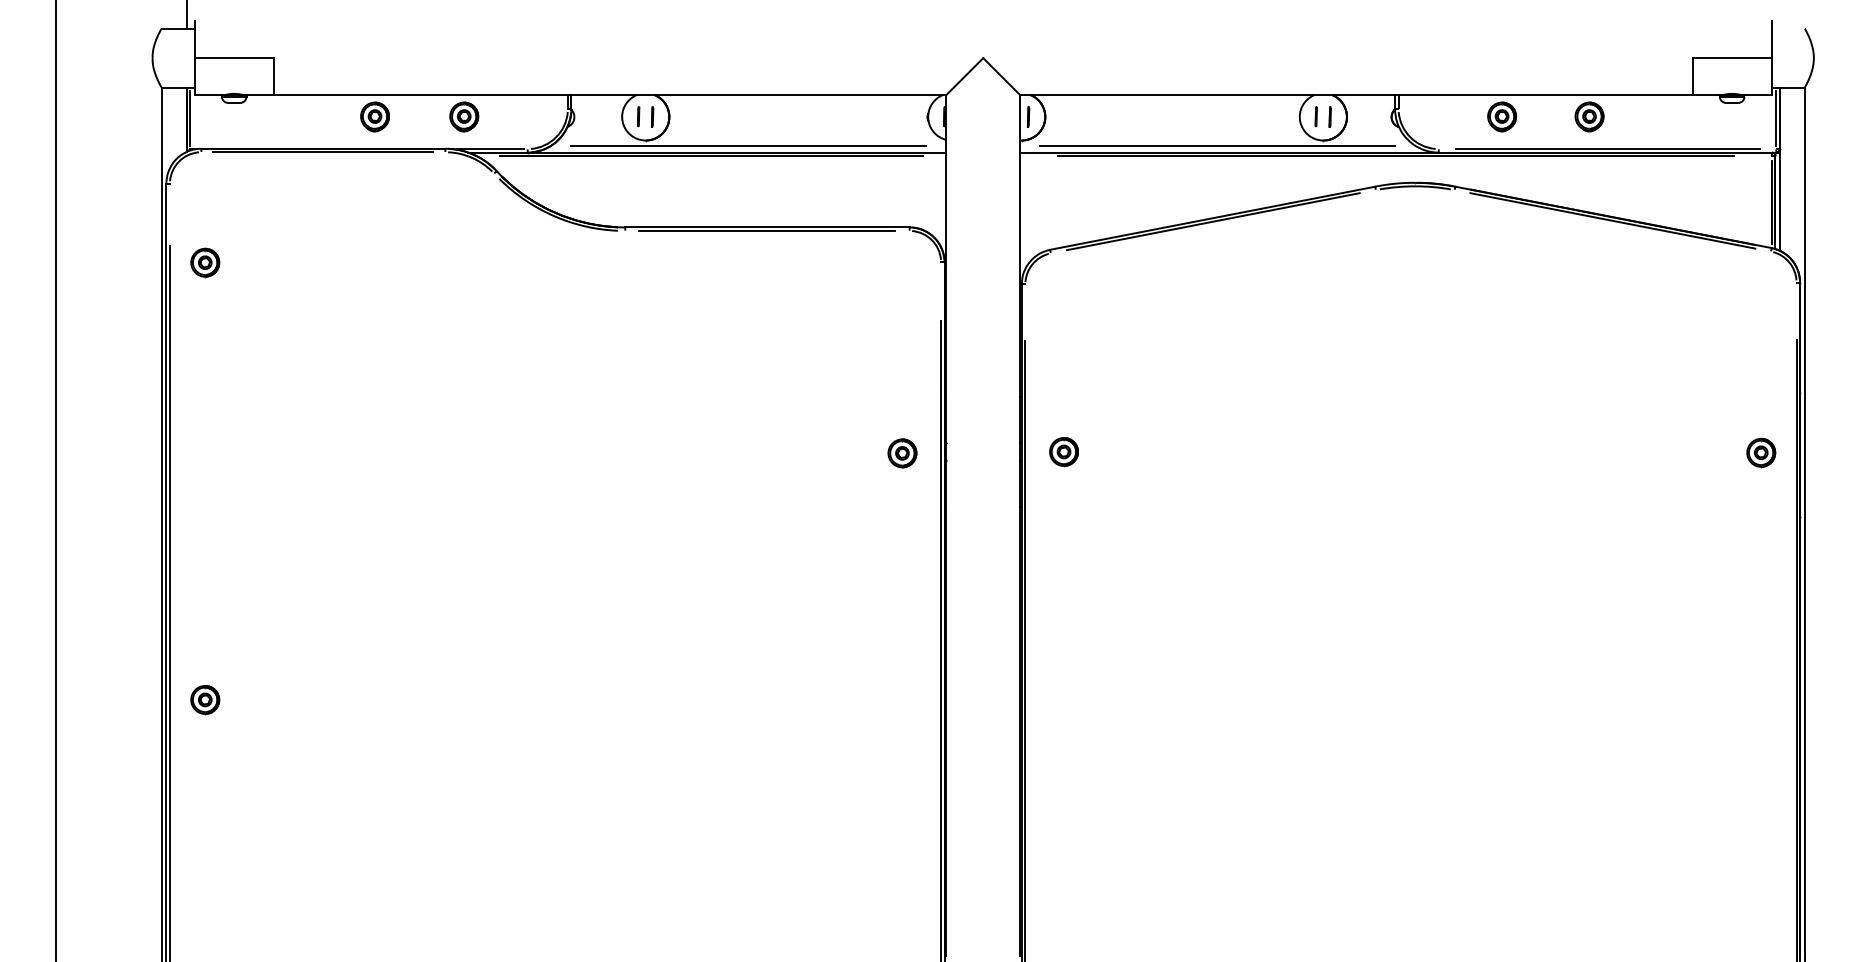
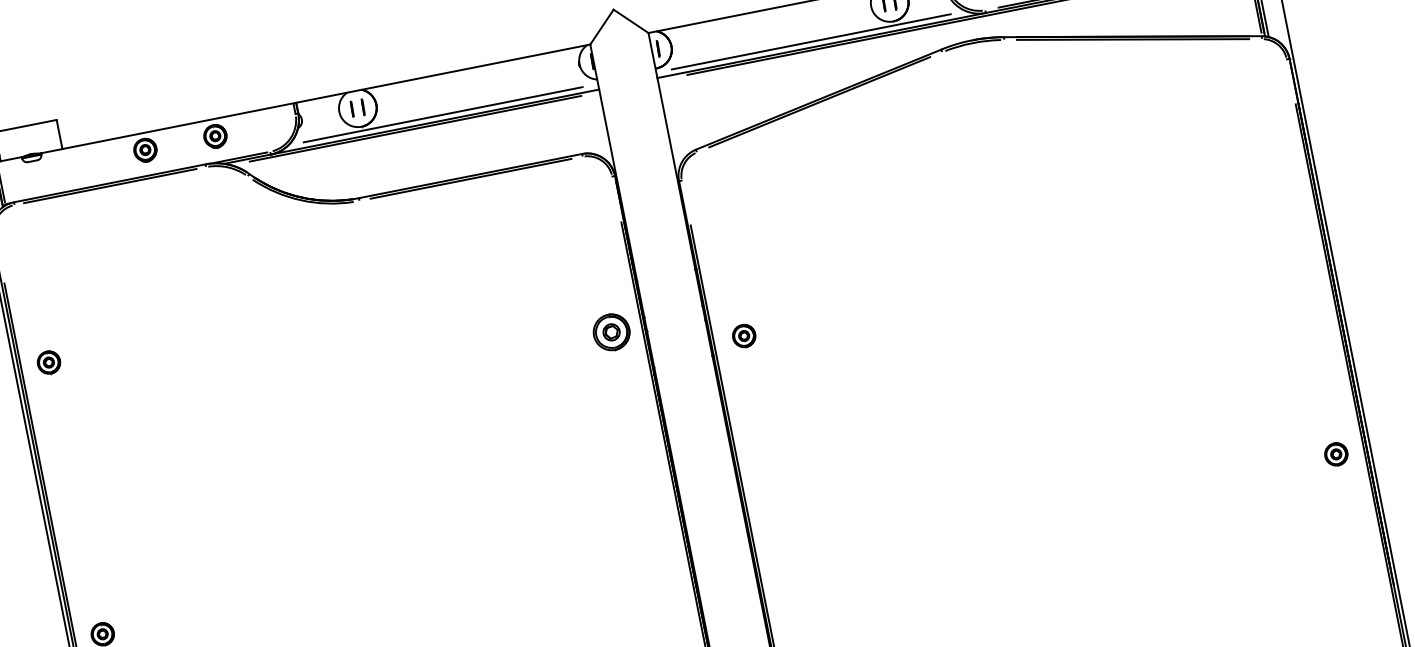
part: (205, 262) -> (49, 362), moved
part: (1063, 452) -> (743, 336), moved
part: (1761, 452) -> (1336, 454), moved
part: (902, 453) -> (611, 332), size x1.6

